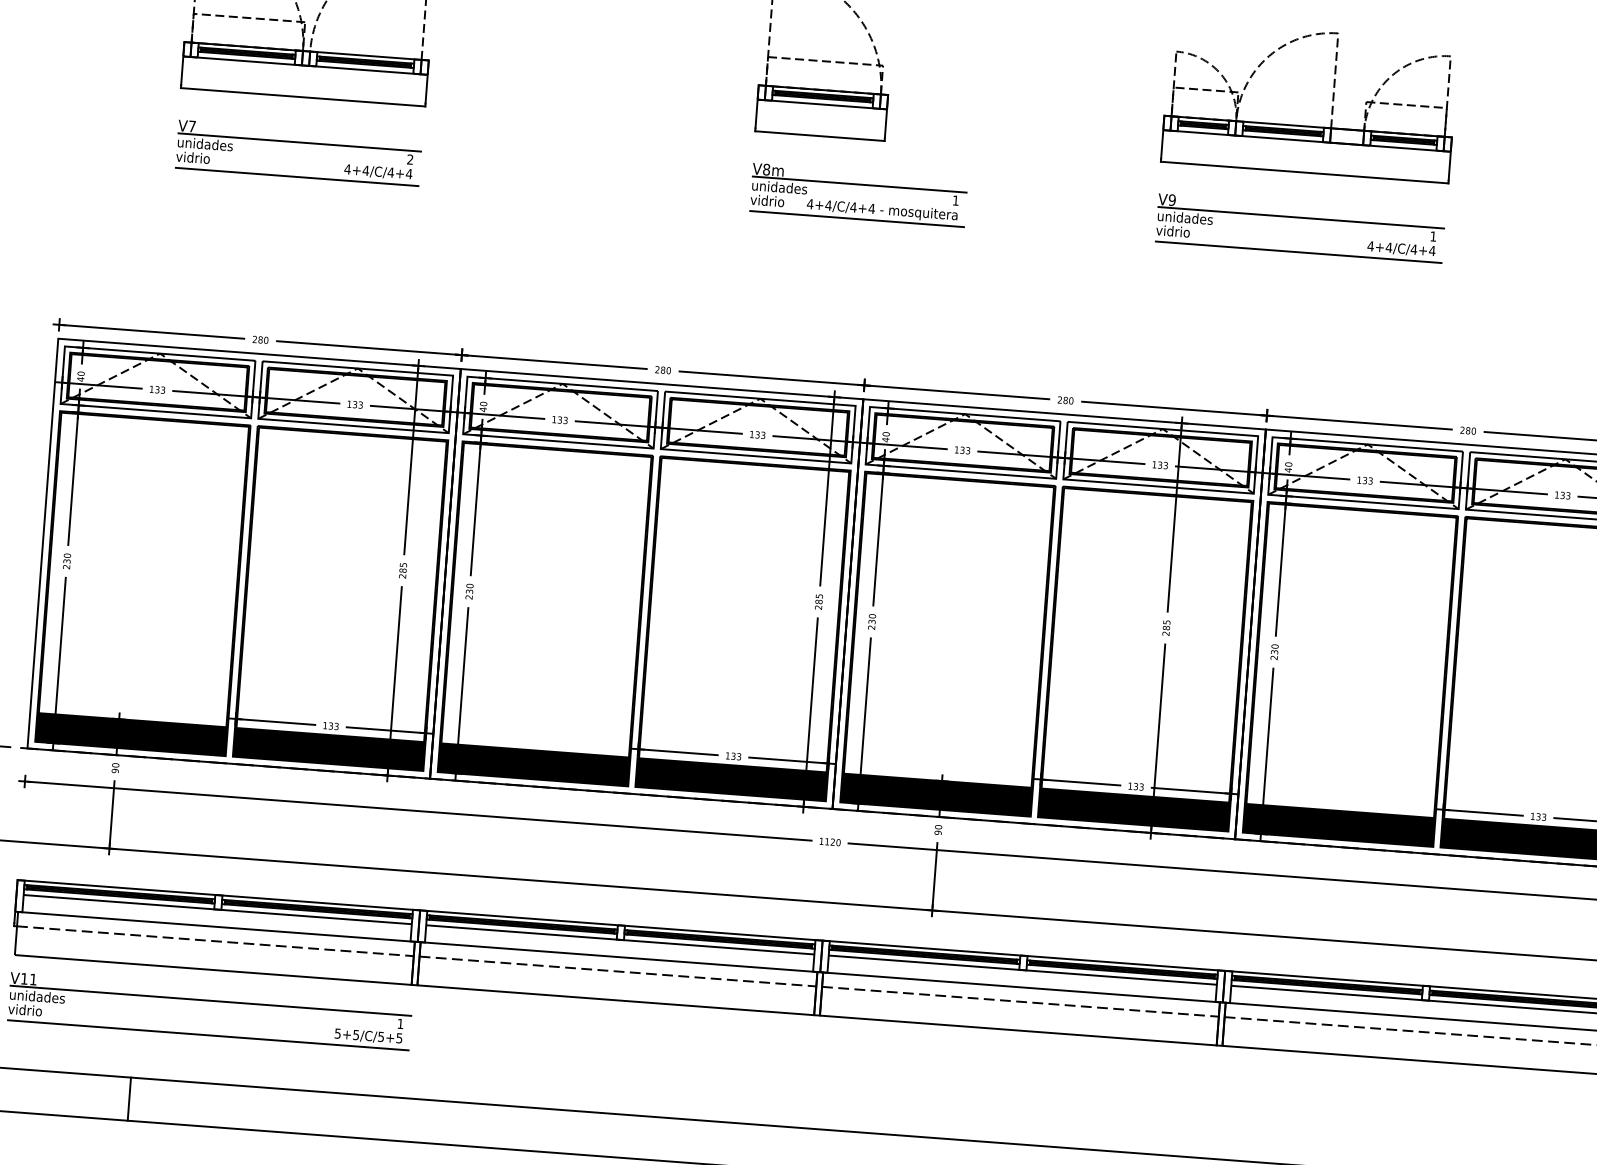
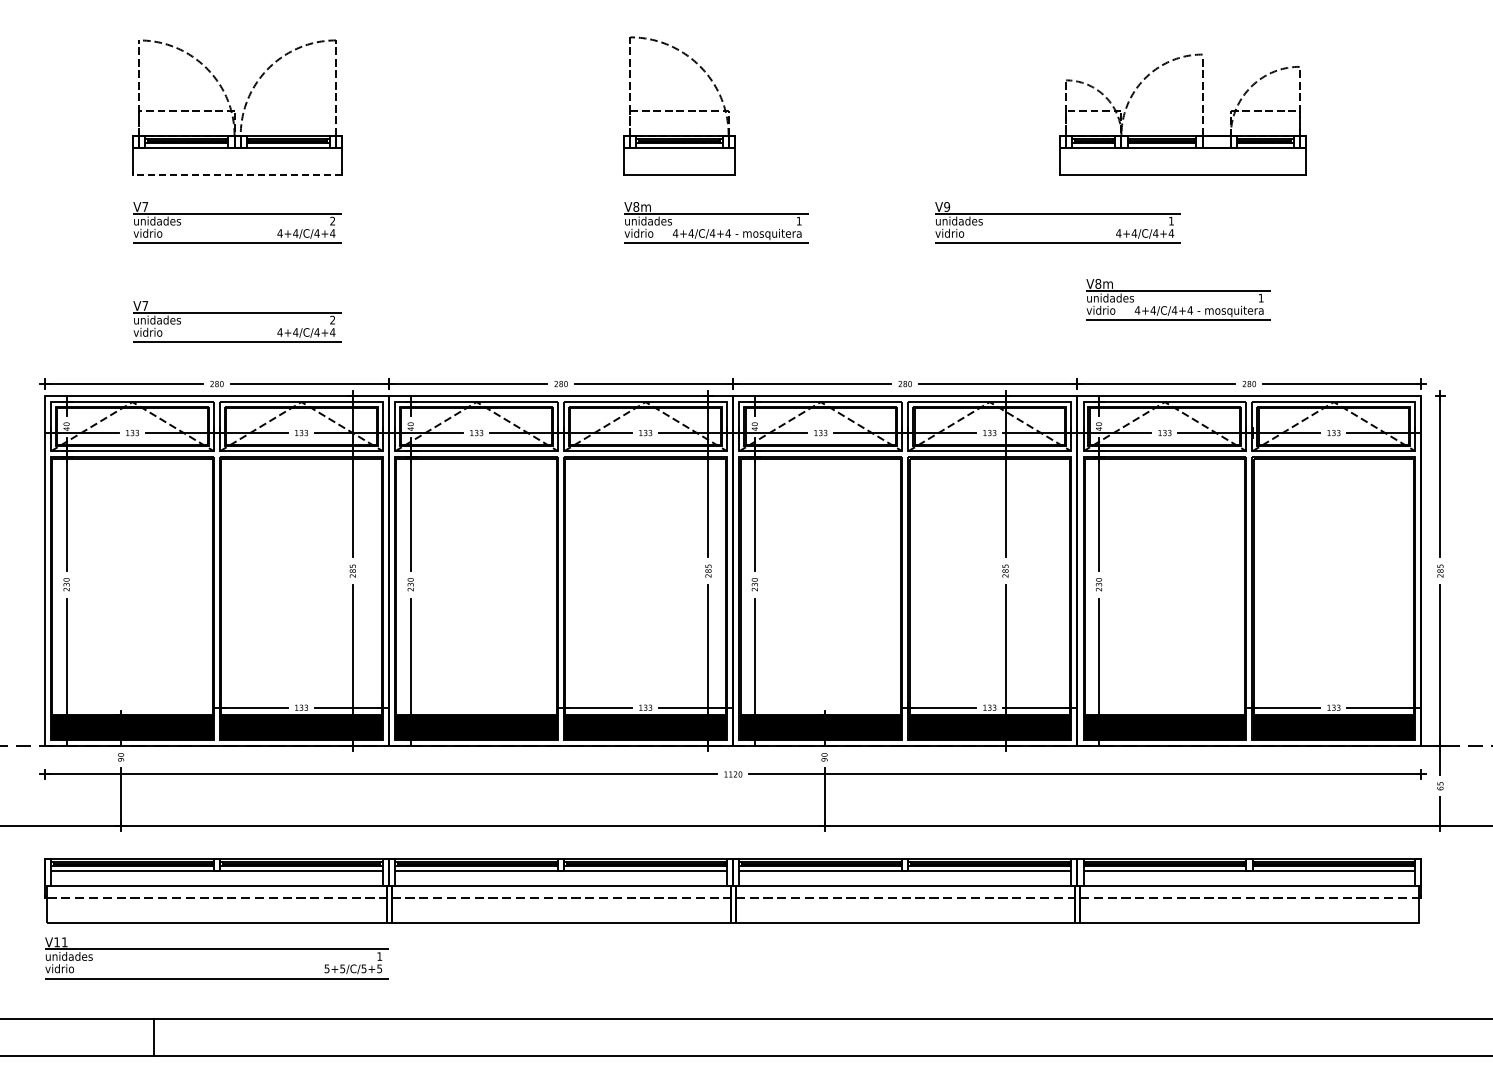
line: (302, 97) -> (237, 175), solid -> dashed
part: (1333, 101) -> (1202, 112), moved
part: (1300, 218) -> (1057, 214), moved
part: (290, 259) -> (237, 313), added
part: (1389, 333) -> (1176, 306), added

